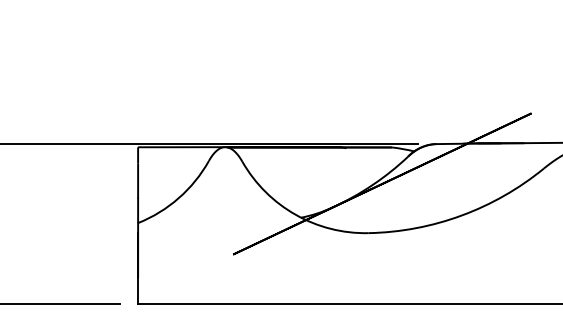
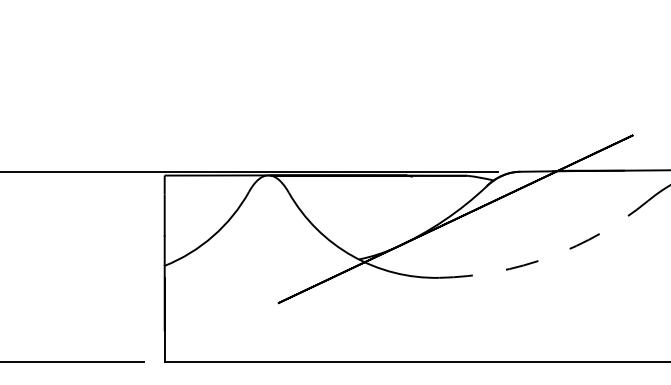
arc: (461, 215) -> (550, 256), solid -> dashed

